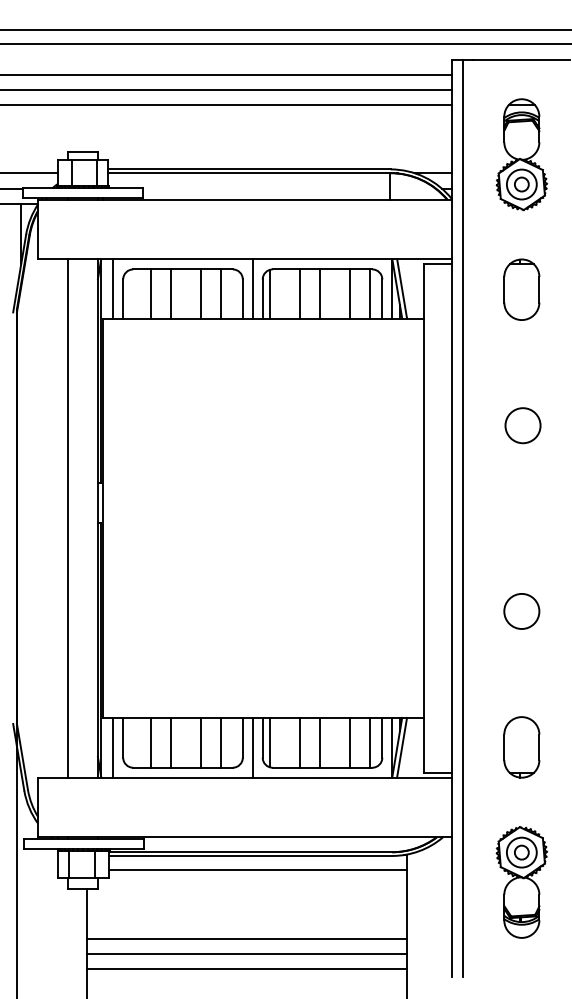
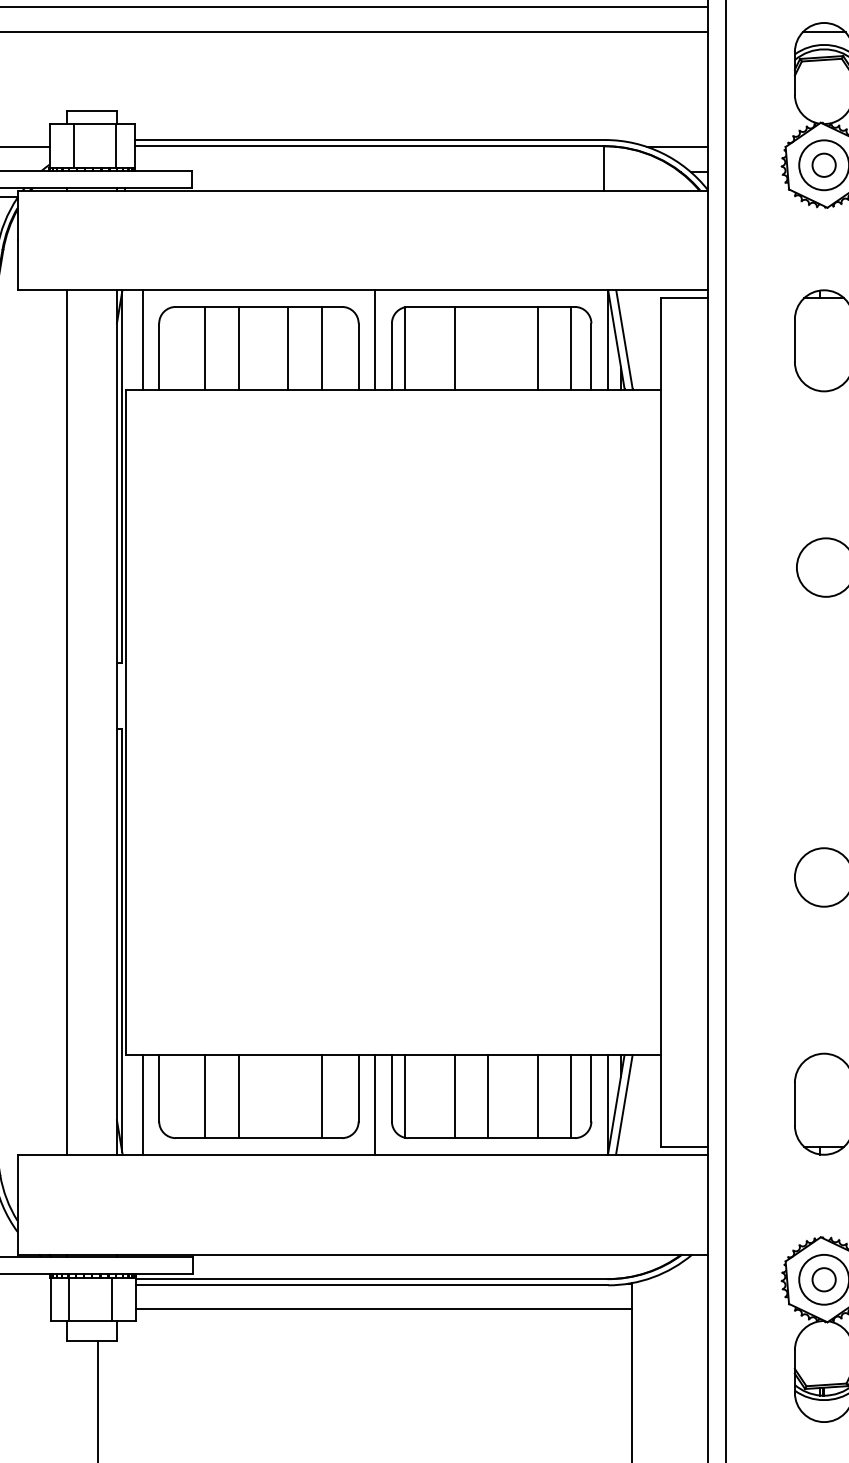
line: (320, 294) -> (488, 348), removed
line: (200, 742) -> (288, 1096), removed
line: (246, 938) -> (364, 1423), removed
line: (246, 953) -> (364, 1448), removed

